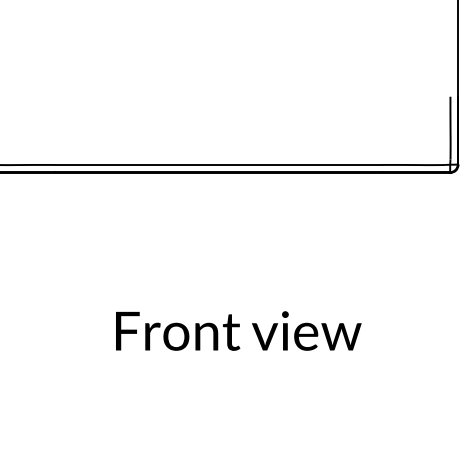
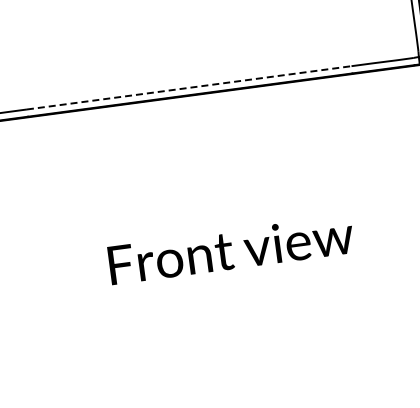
line: (218, 164) -> (189, 87), solid -> dashed

